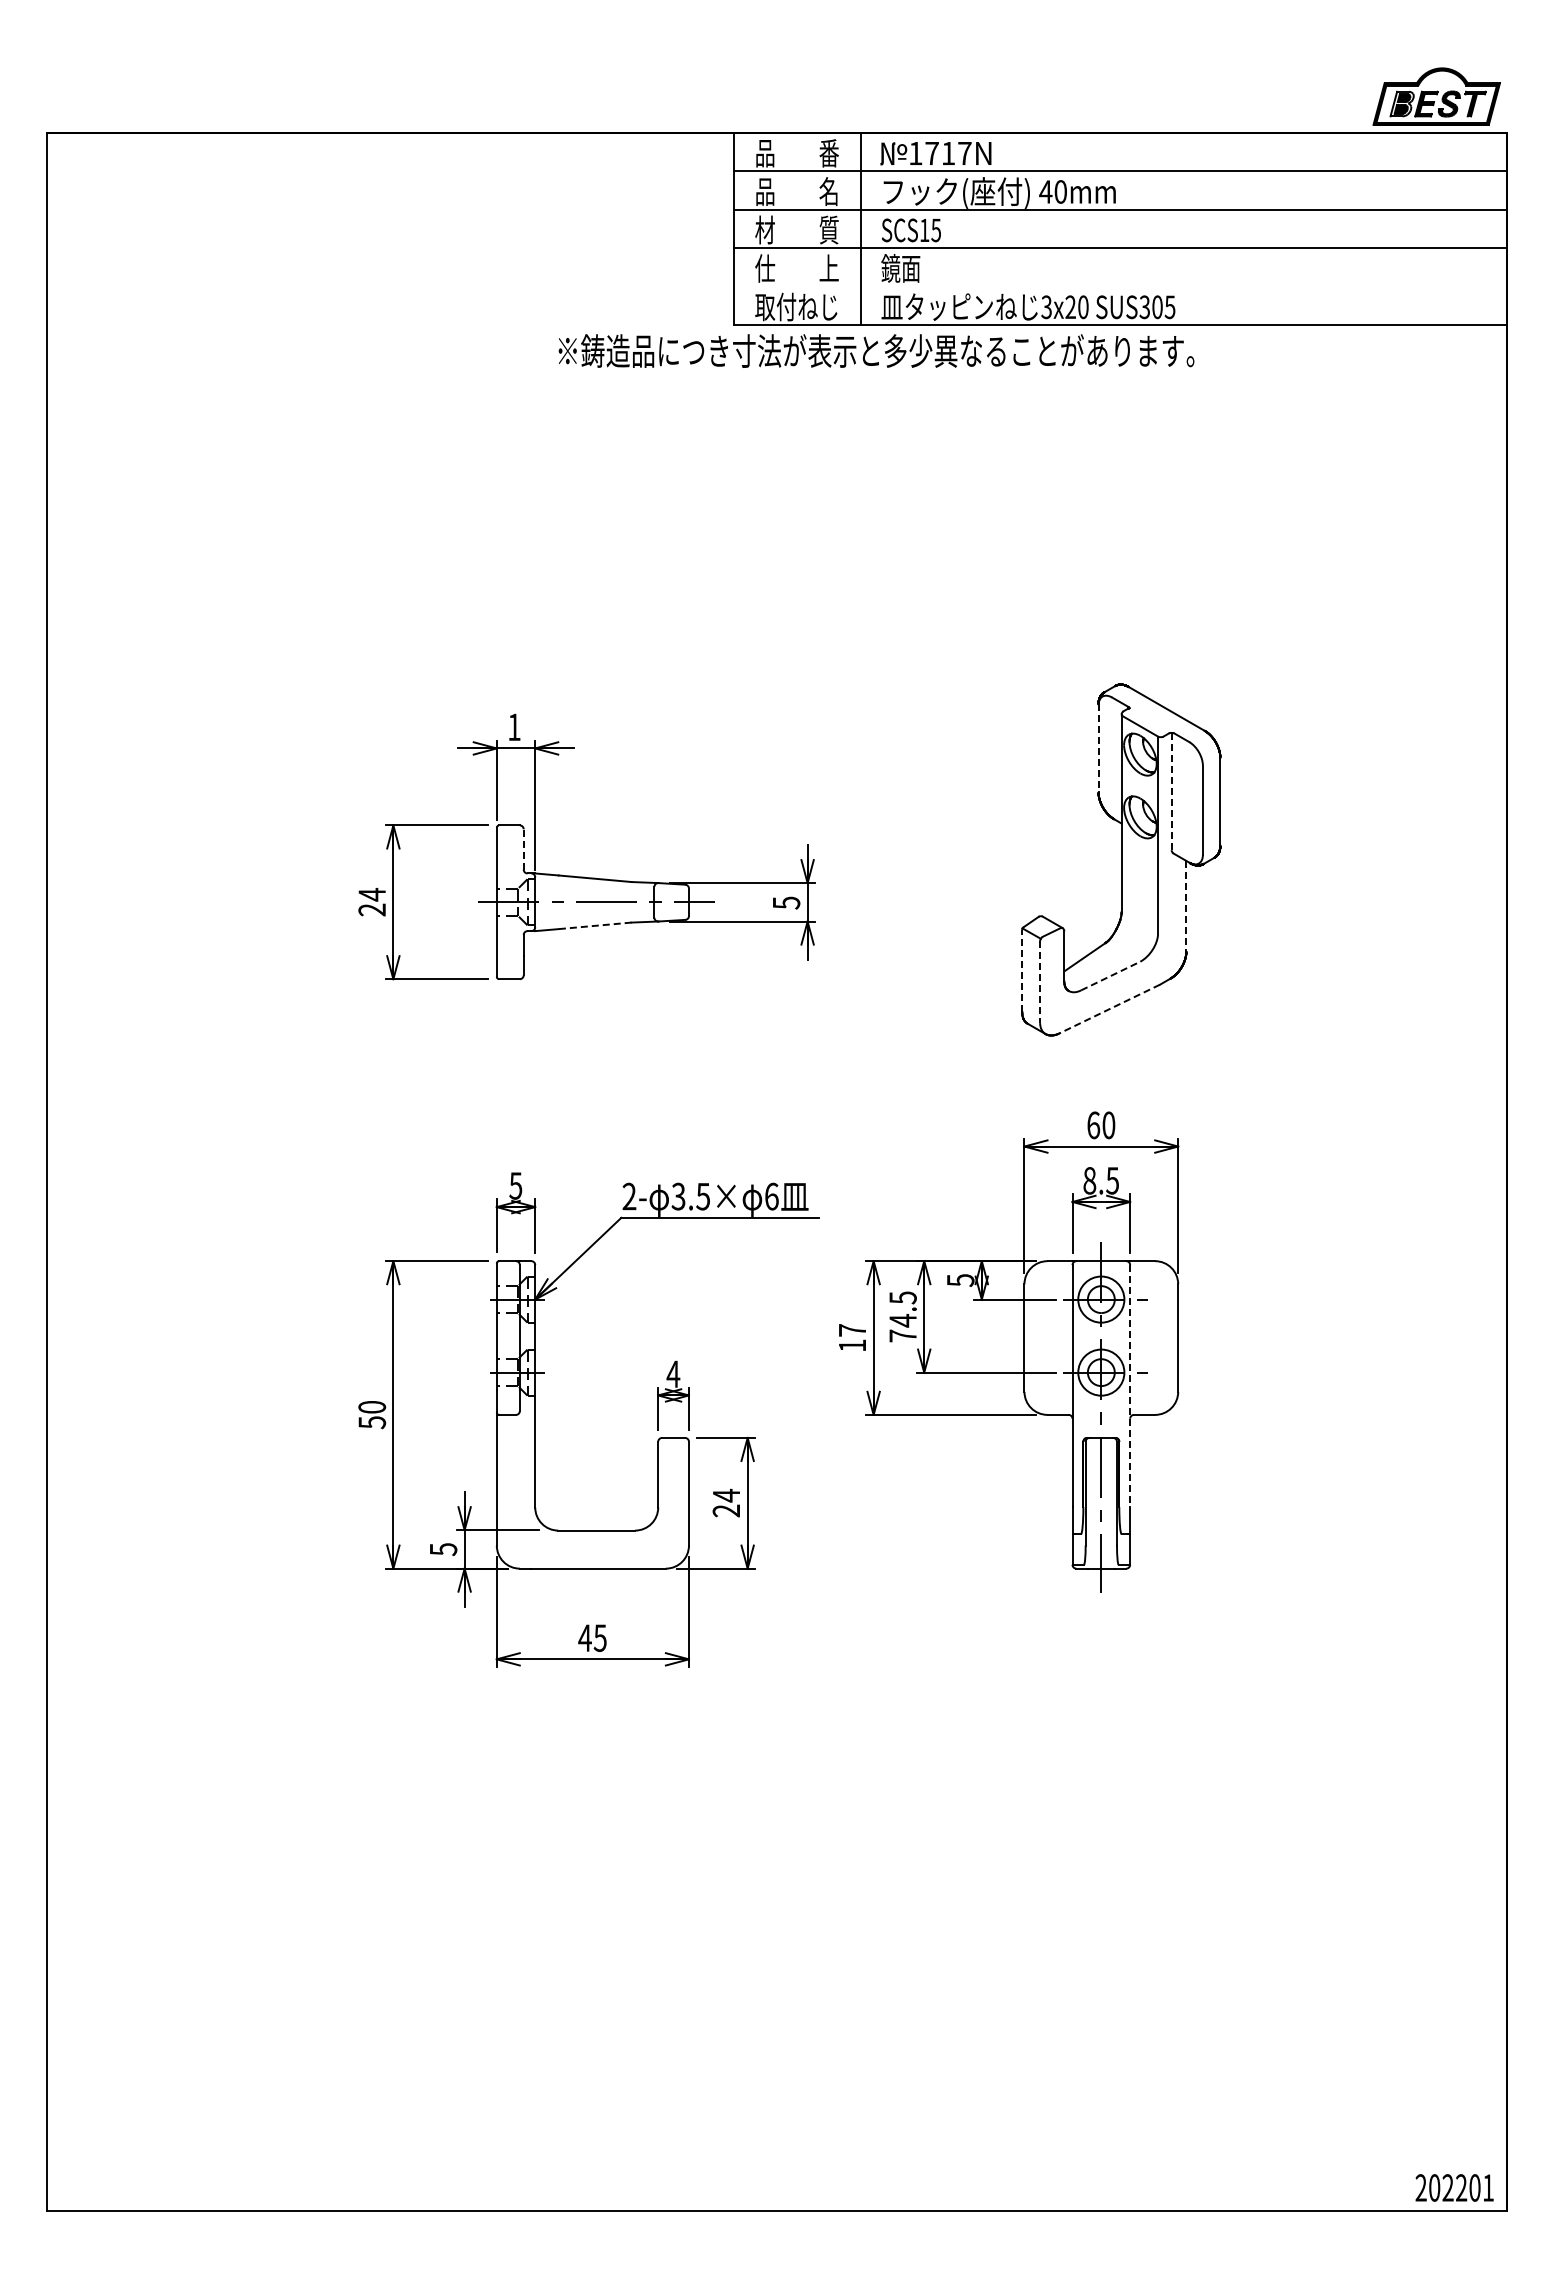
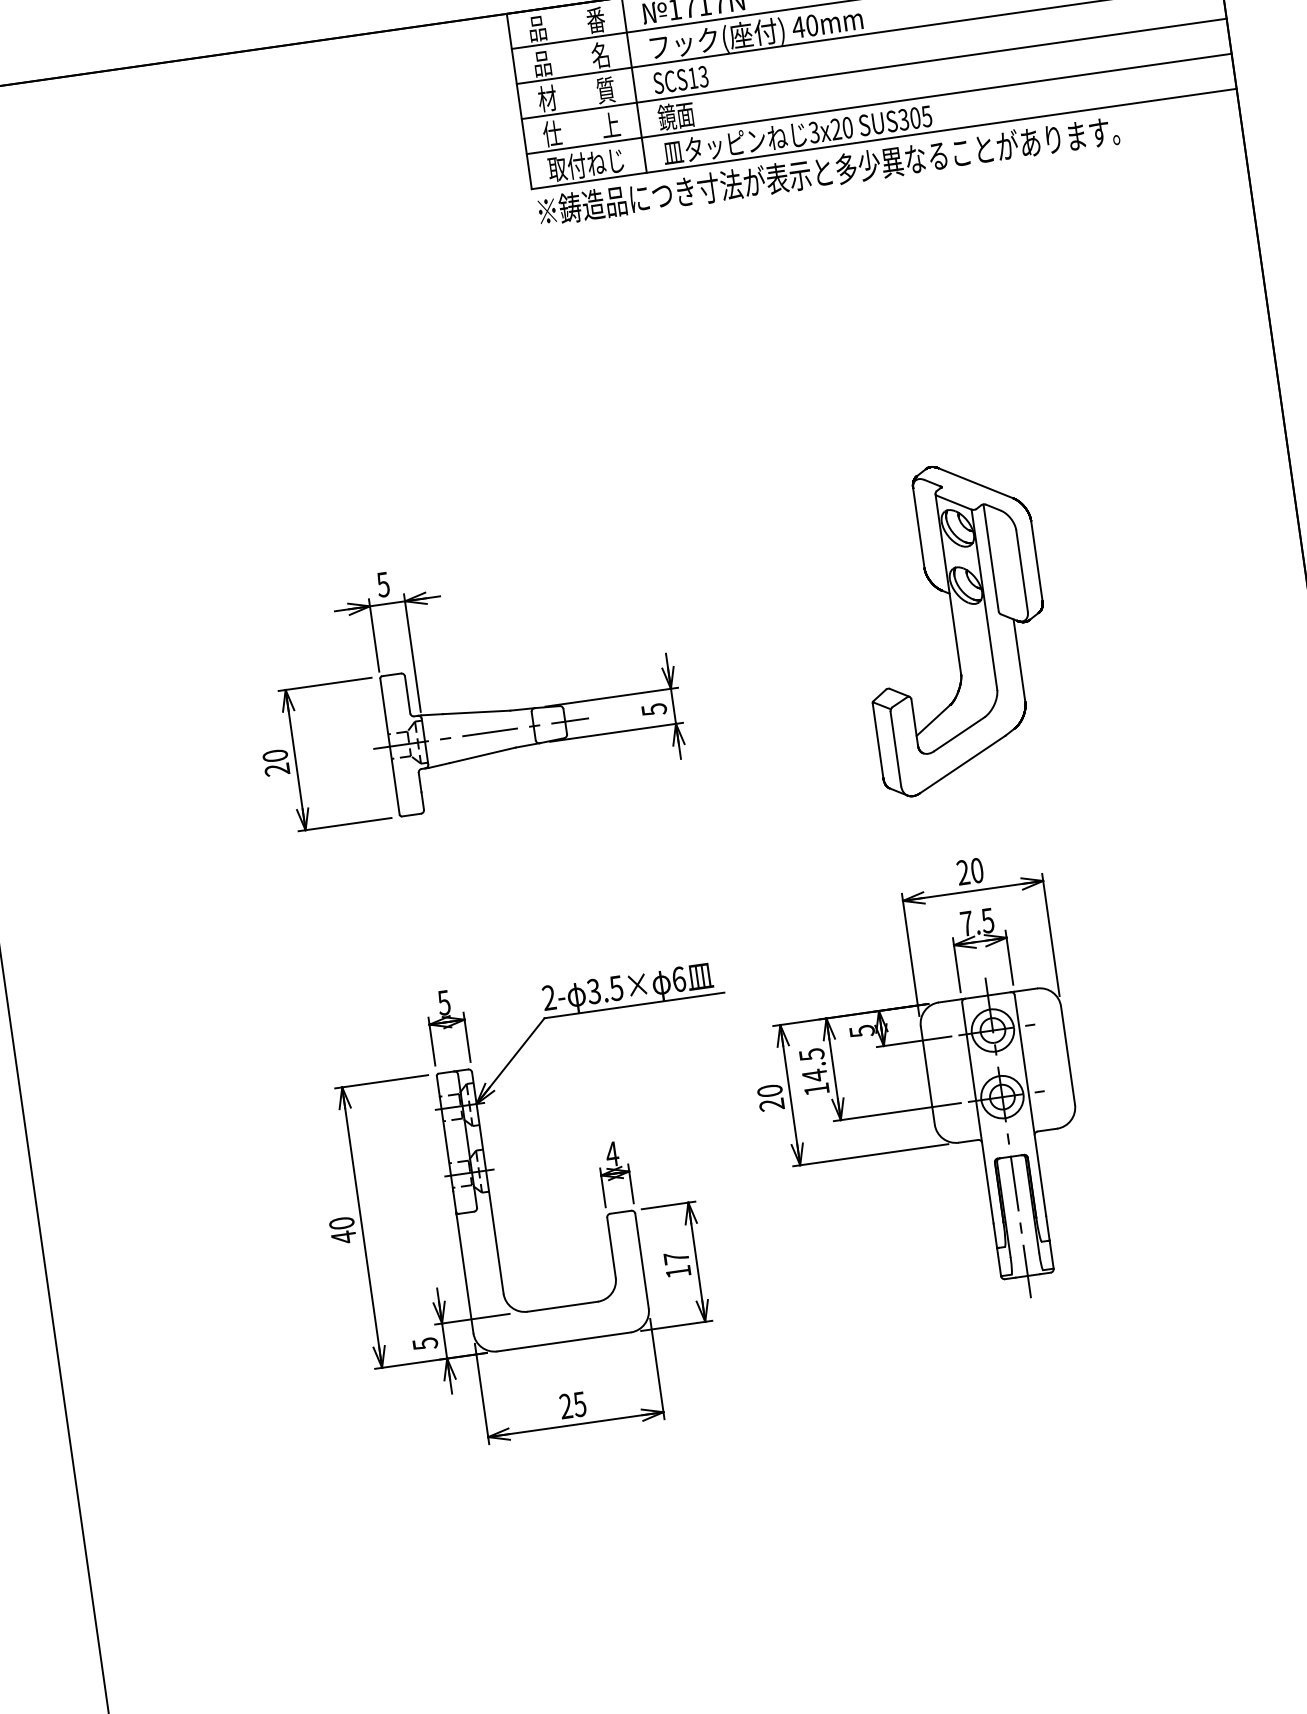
text: (935, 229) -> (702, 76), SCS15 -> SCS13
line: (1120, 286) -> (878, 104), added
text: (876, 350) -> (828, 170), moved
text: (513, 727) -> (382, 585), 1 -> 5
line: (1098, 748) -> (918, 528), dashed -> solid
line: (1171, 791) -> (990, 557), dashed -> solid
line: (523, 848) -> (407, 694), dashed -> solid
text: (372, 894) -> (275, 755), 24 -> 20
line: (1186, 906) -> (1019, 660), dashed -> solid
line: (595, 925) -> (483, 754), dashed -> solid
line: (1022, 971) -> (878, 741), dashed -> solid
line: (1110, 976) -> (959, 734), dashed -> solid
line: (1040, 982) -> (896, 749), dashed -> solid
line: (1109, 1009) -> (962, 764), dashed -> solid
text: (1093, 1125) -> (963, 872), 60 -> 20
text: (1089, 1180) -> (966, 923), 8.5 -> 7.5
text: (902, 1335) -> (816, 1089), 74.5 -> 14.5
text: (852, 1337) -> (770, 1097), 17 -> 20
line: (1130, 1386) -> (1030, 1106), dashed -> solid
text: (372, 1422) -> (344, 1237), 50 -> 40
text: (725, 1502) -> (676, 1264), 24 -> 17
text: (584, 1637) -> (565, 1405), 45 -> 25

